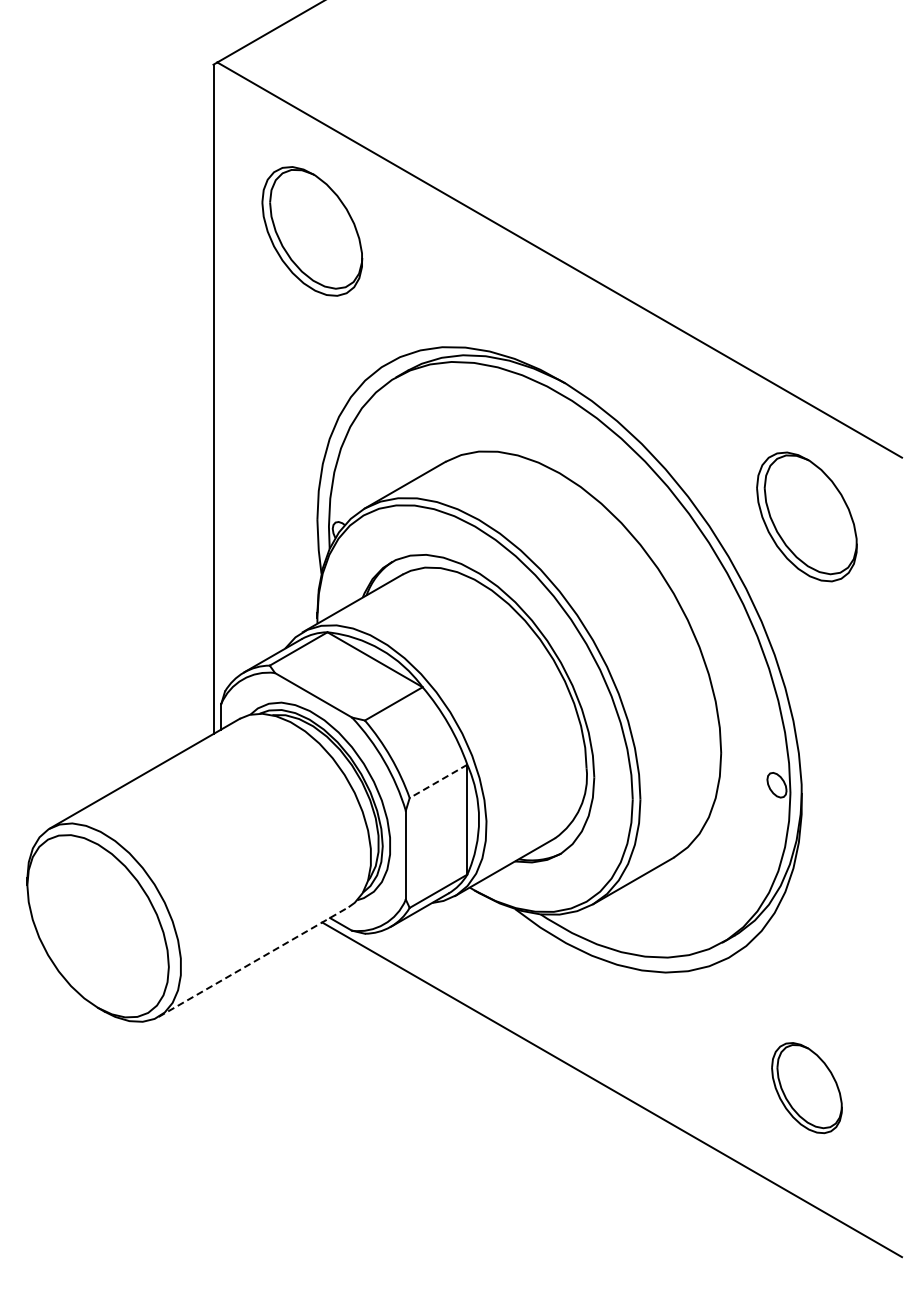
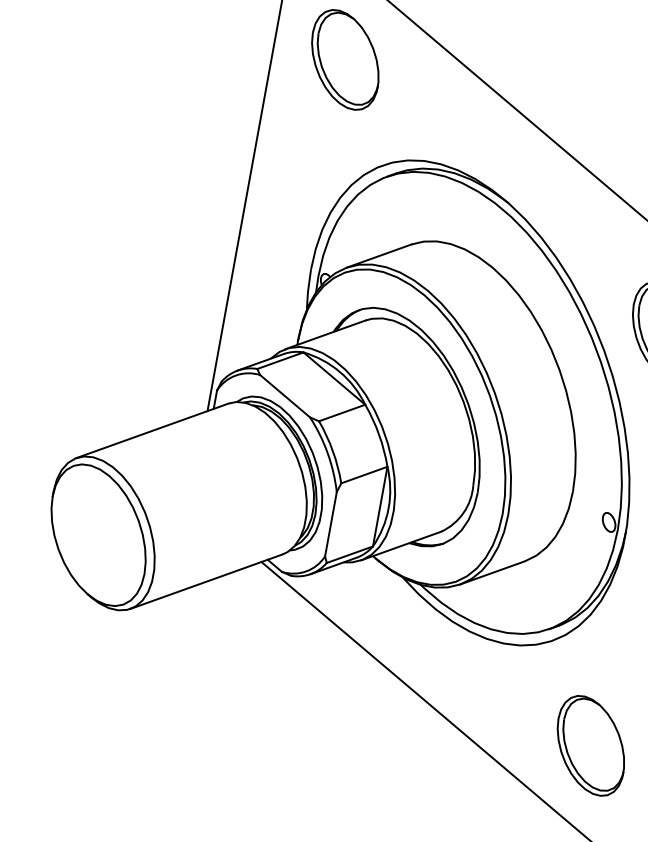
line: (438, 781) -> (364, 475), dashed -> solid
line: (253, 962) -> (206, 581), dashed -> solid
part: (806, 1087) -> (590, 745), size x1.43

